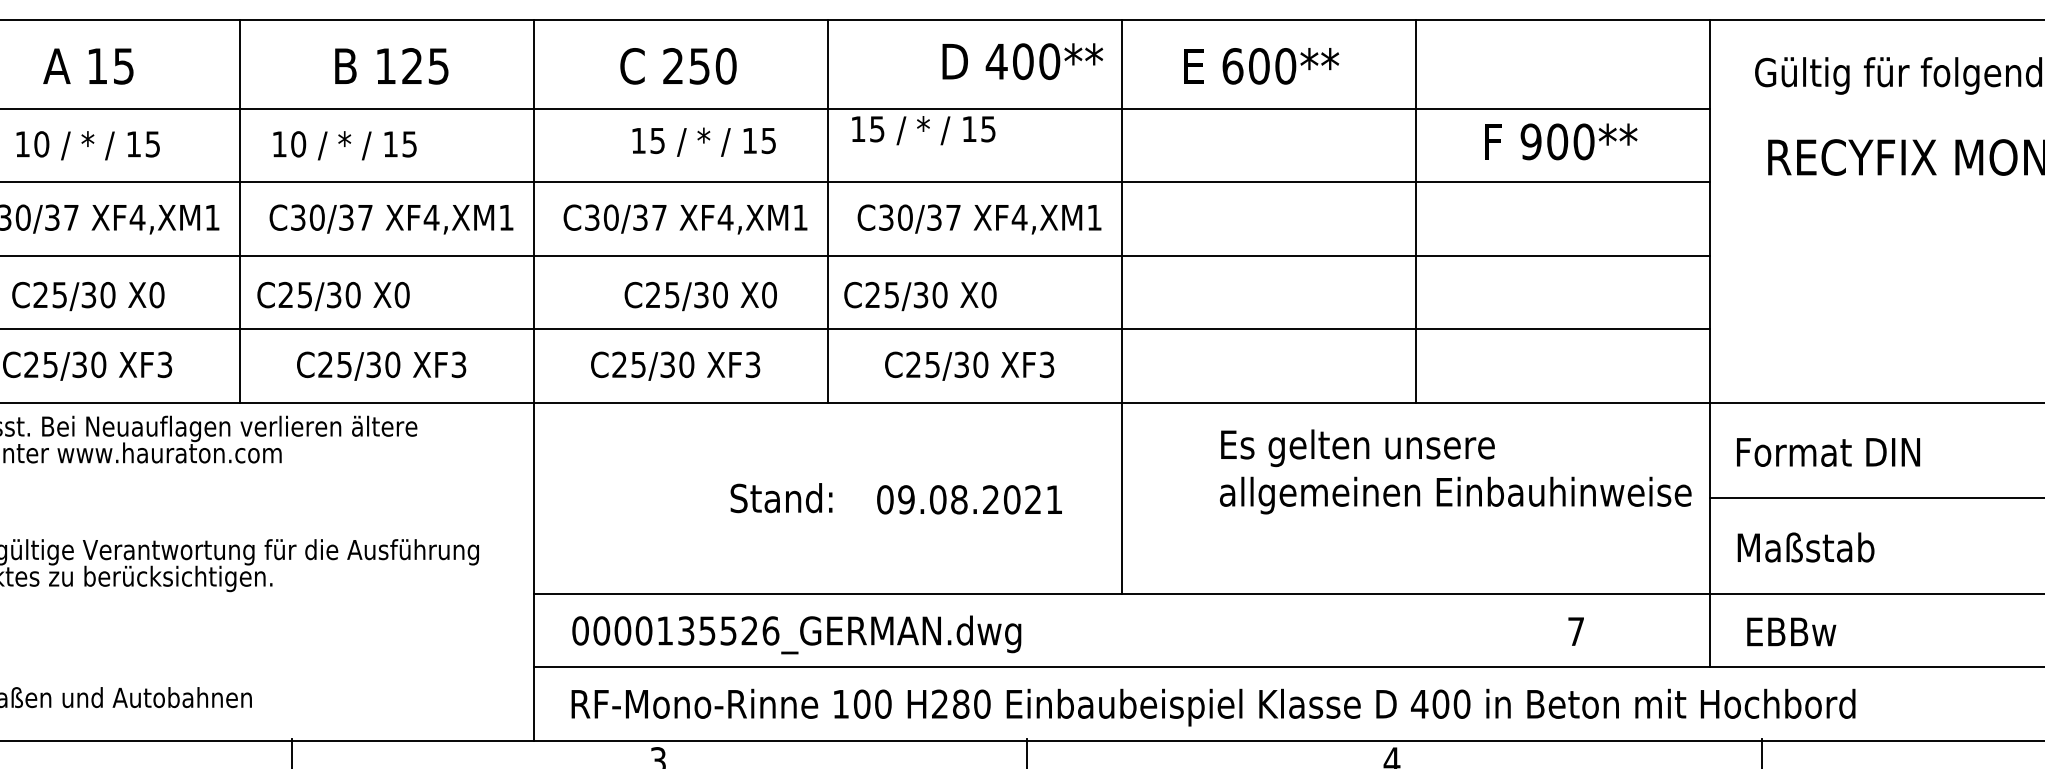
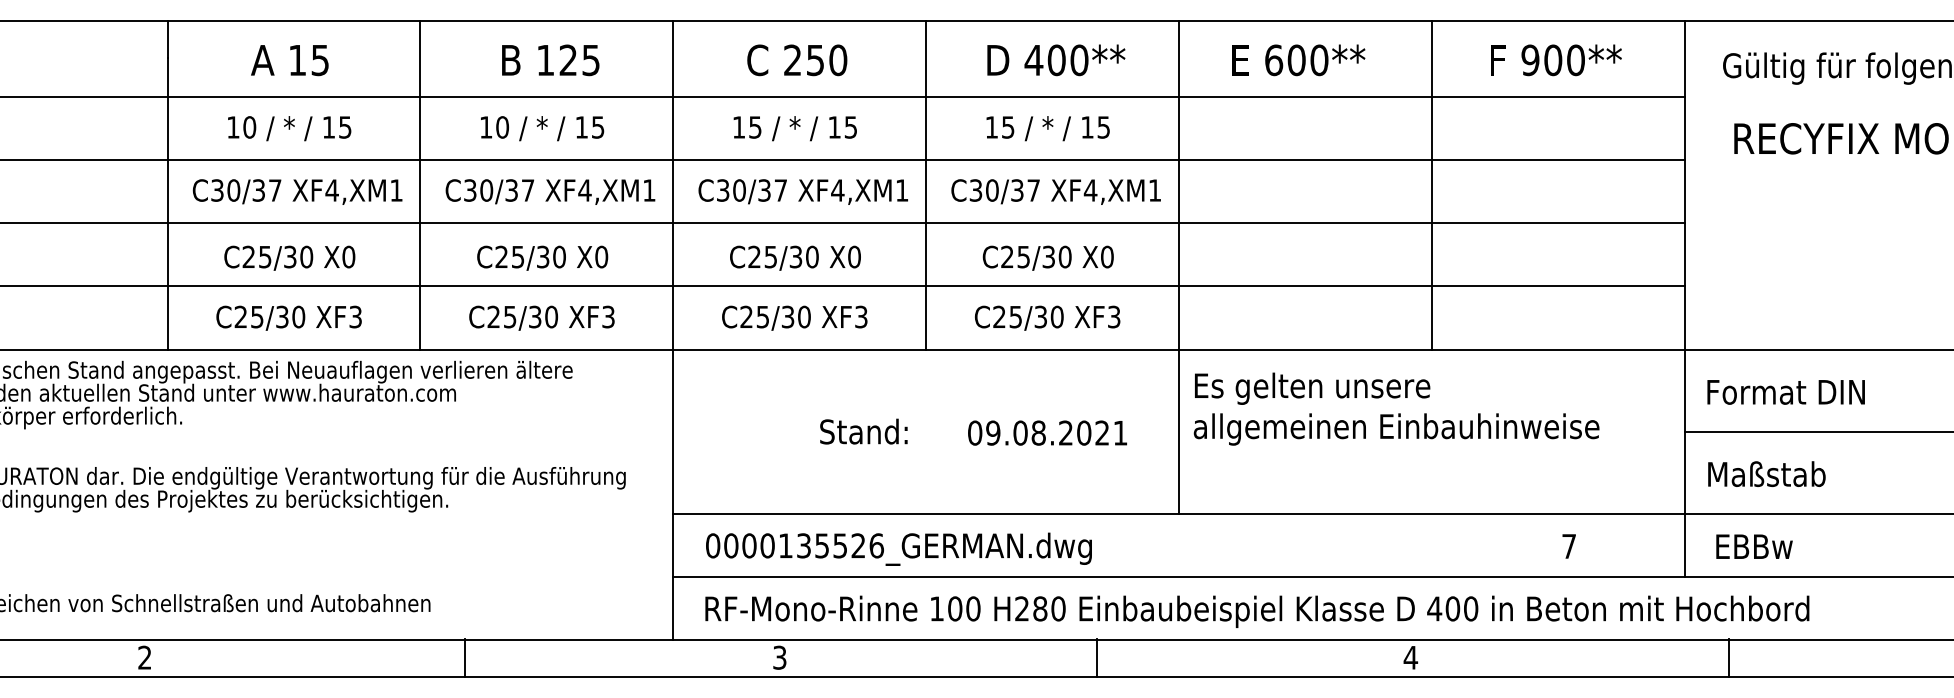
text: (1022, 61) -> (1056, 60), moved
text: (922, 130) -> (1047, 128), moved
text: (703, 142) -> (794, 128), moved
text: (1561, 142) -> (1556, 60), moved
text: (345, 145) -> (542, 128), moved
text: (333, 295) -> (542, 257), moved
text: (700, 295) -> (795, 257), moved
text: (919, 295) -> (1047, 257), moved
text: (1455, 471) -> (1396, 408), moved
text: (781, 497) -> (863, 431), moved

